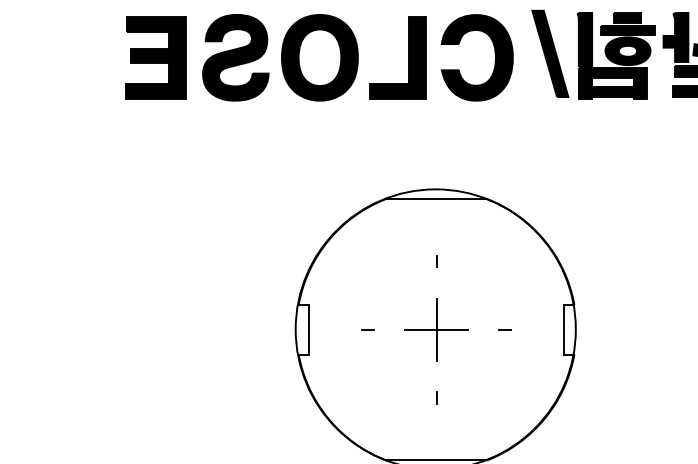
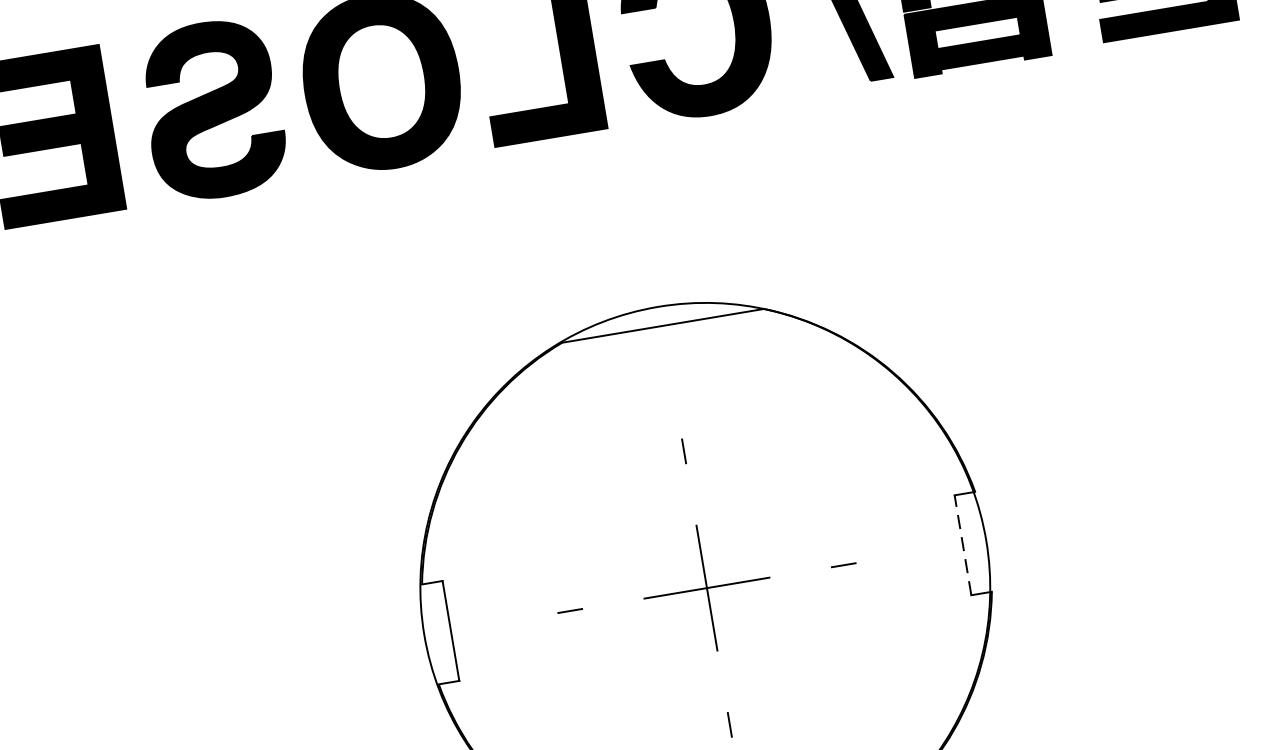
line: (564, 329) -> (963, 544), solid -> dashed

